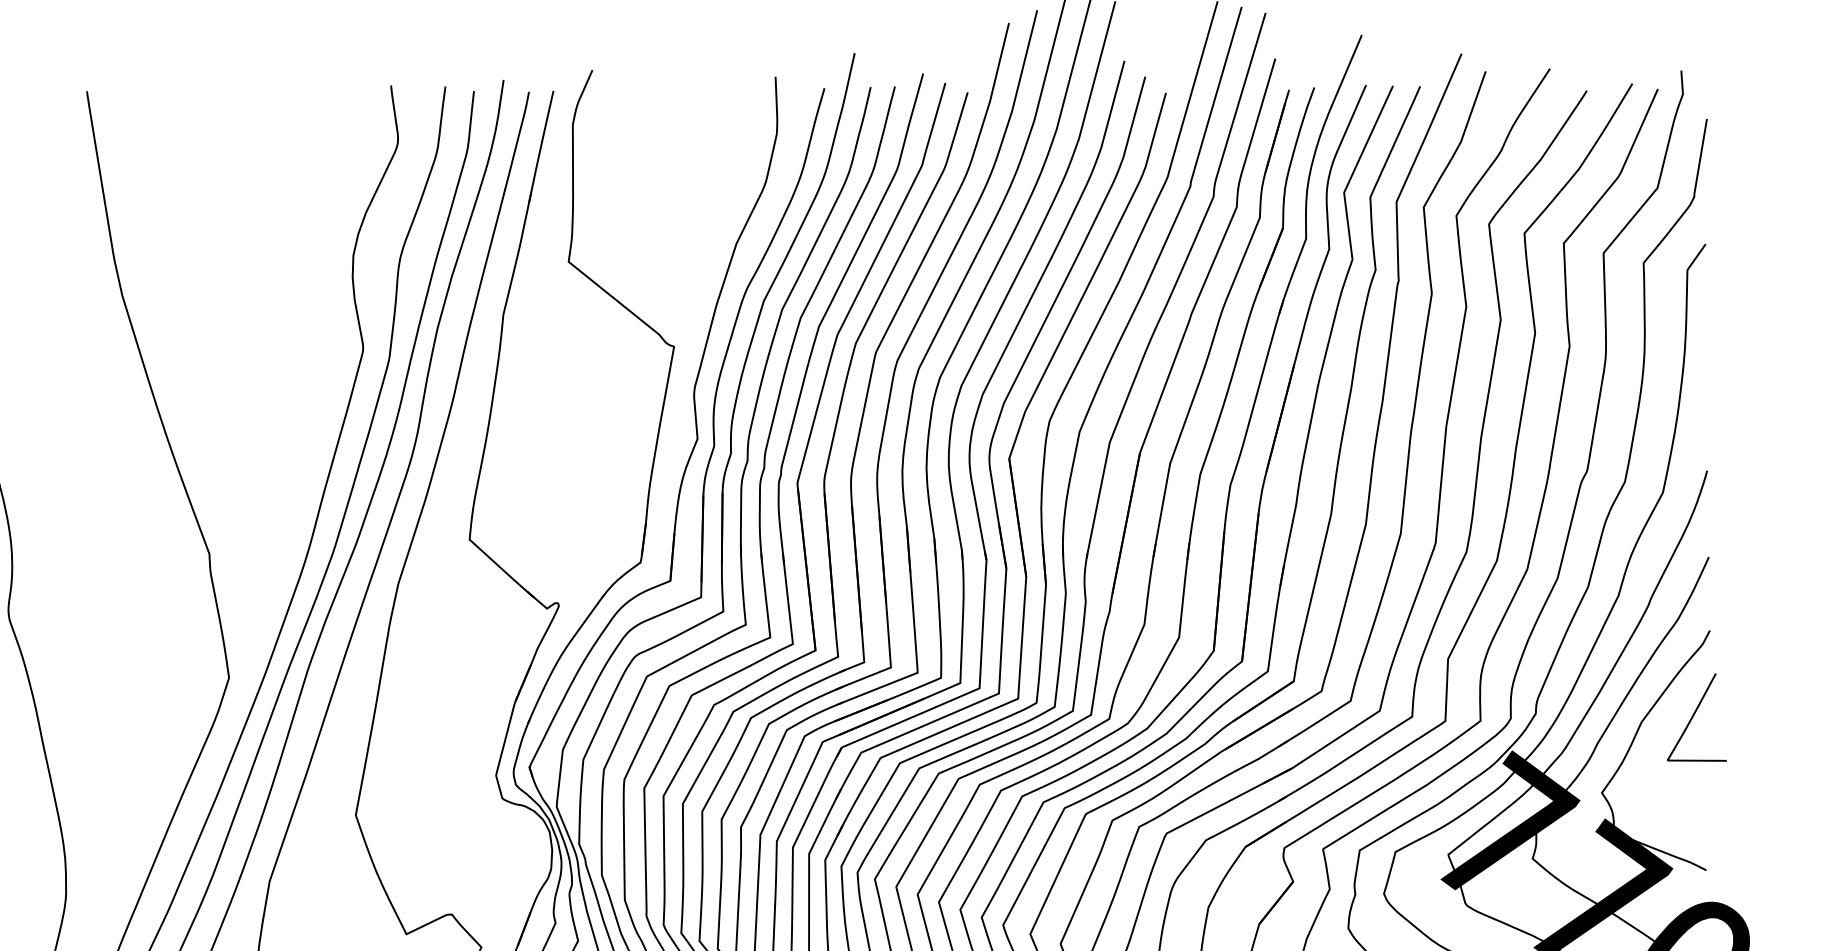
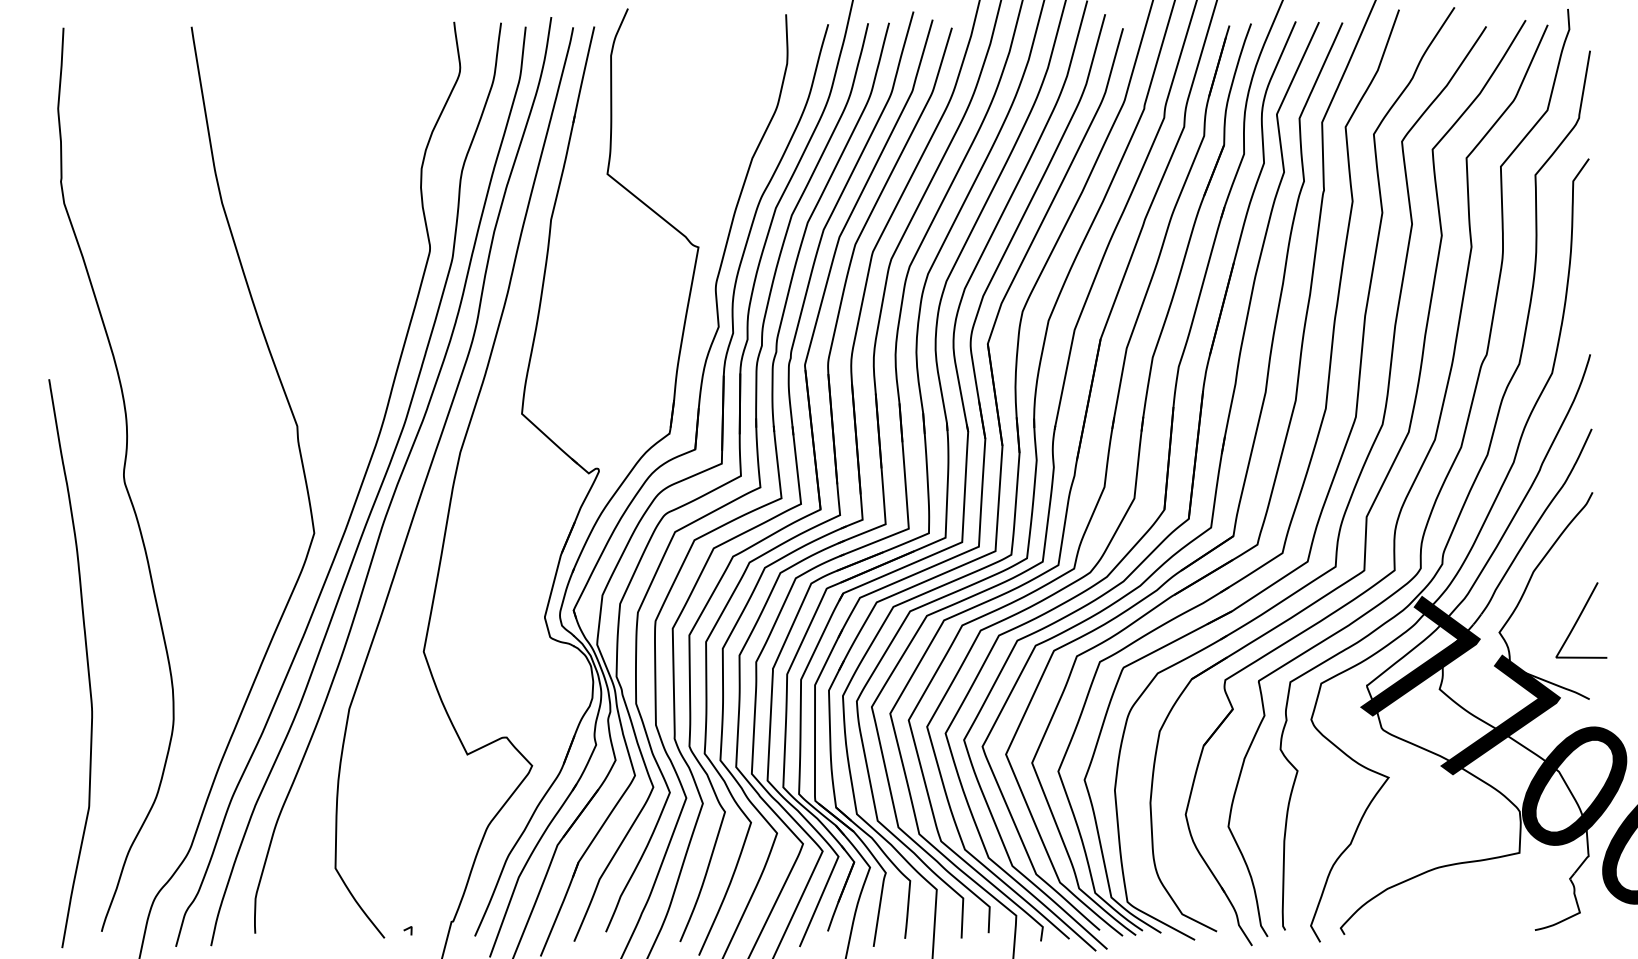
curve: (1694, 715) -> (1579, 618), moved

